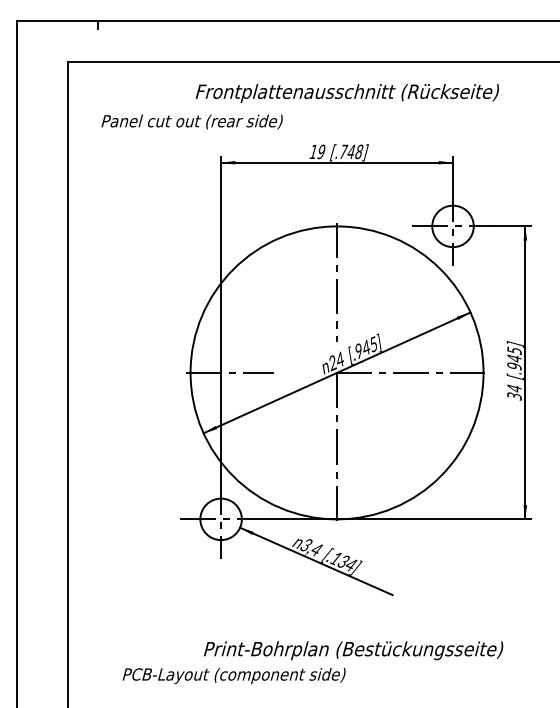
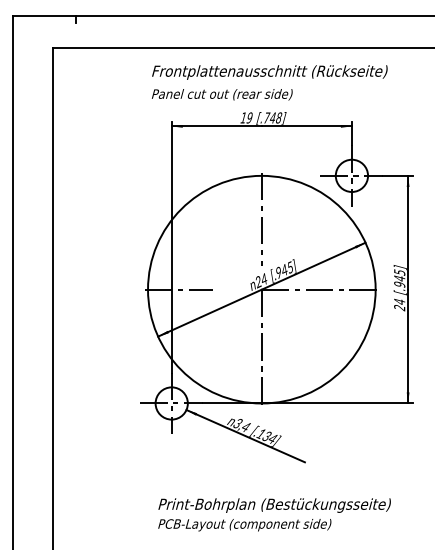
text: (191, 121) -> (221, 94), moved
text: (514, 396) -> (399, 308), 34 -> 24
text: (233, 675) -> (244, 524), moved

